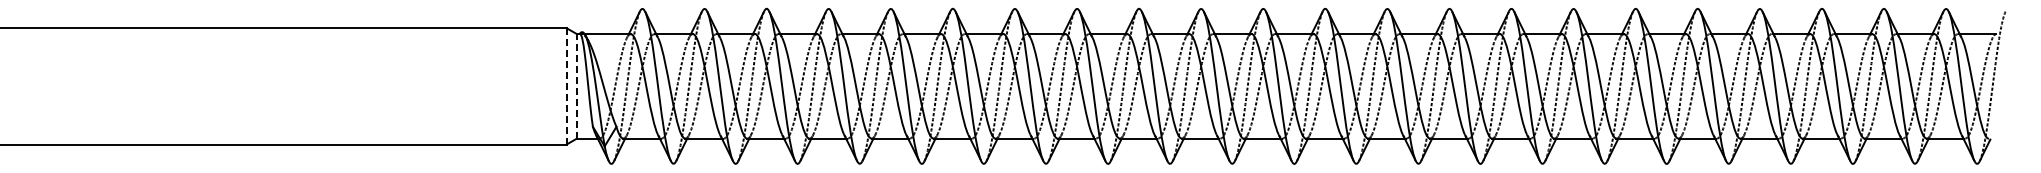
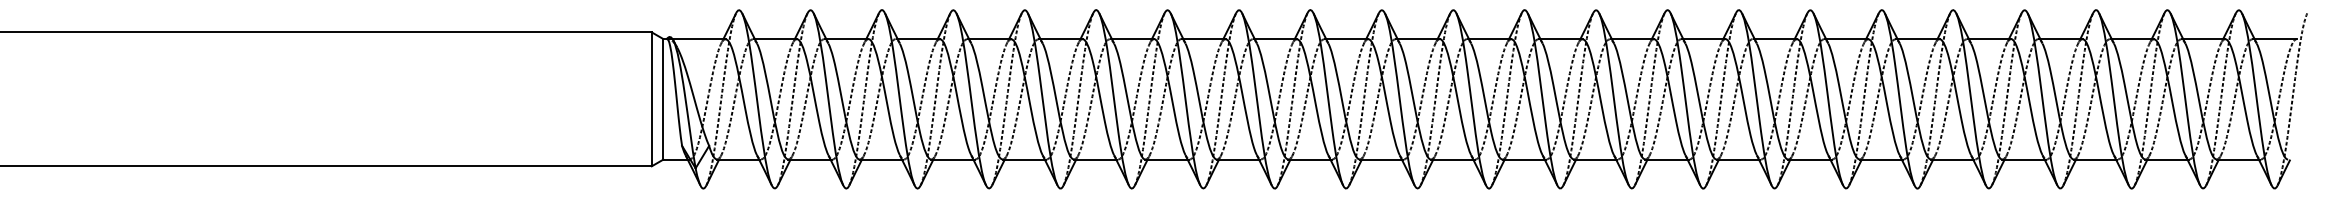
line: (566, 85) -> (651, 98), dashed -> solid
line: (576, 85) -> (663, 98), dashed -> solid

